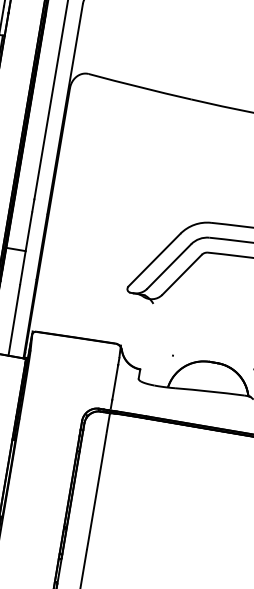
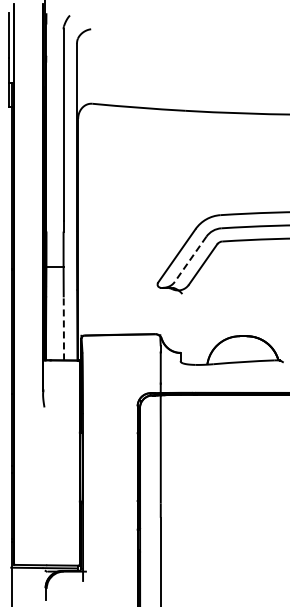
line: (169, 266) -> (190, 259), solid -> dashed
line: (13, 319) -> (63, 328), solid -> dashed

